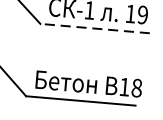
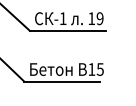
line: (94, 27) -> (67, 30), dashed -> solid
text: (135, 88) -> (99, 69), 18 -> 15

